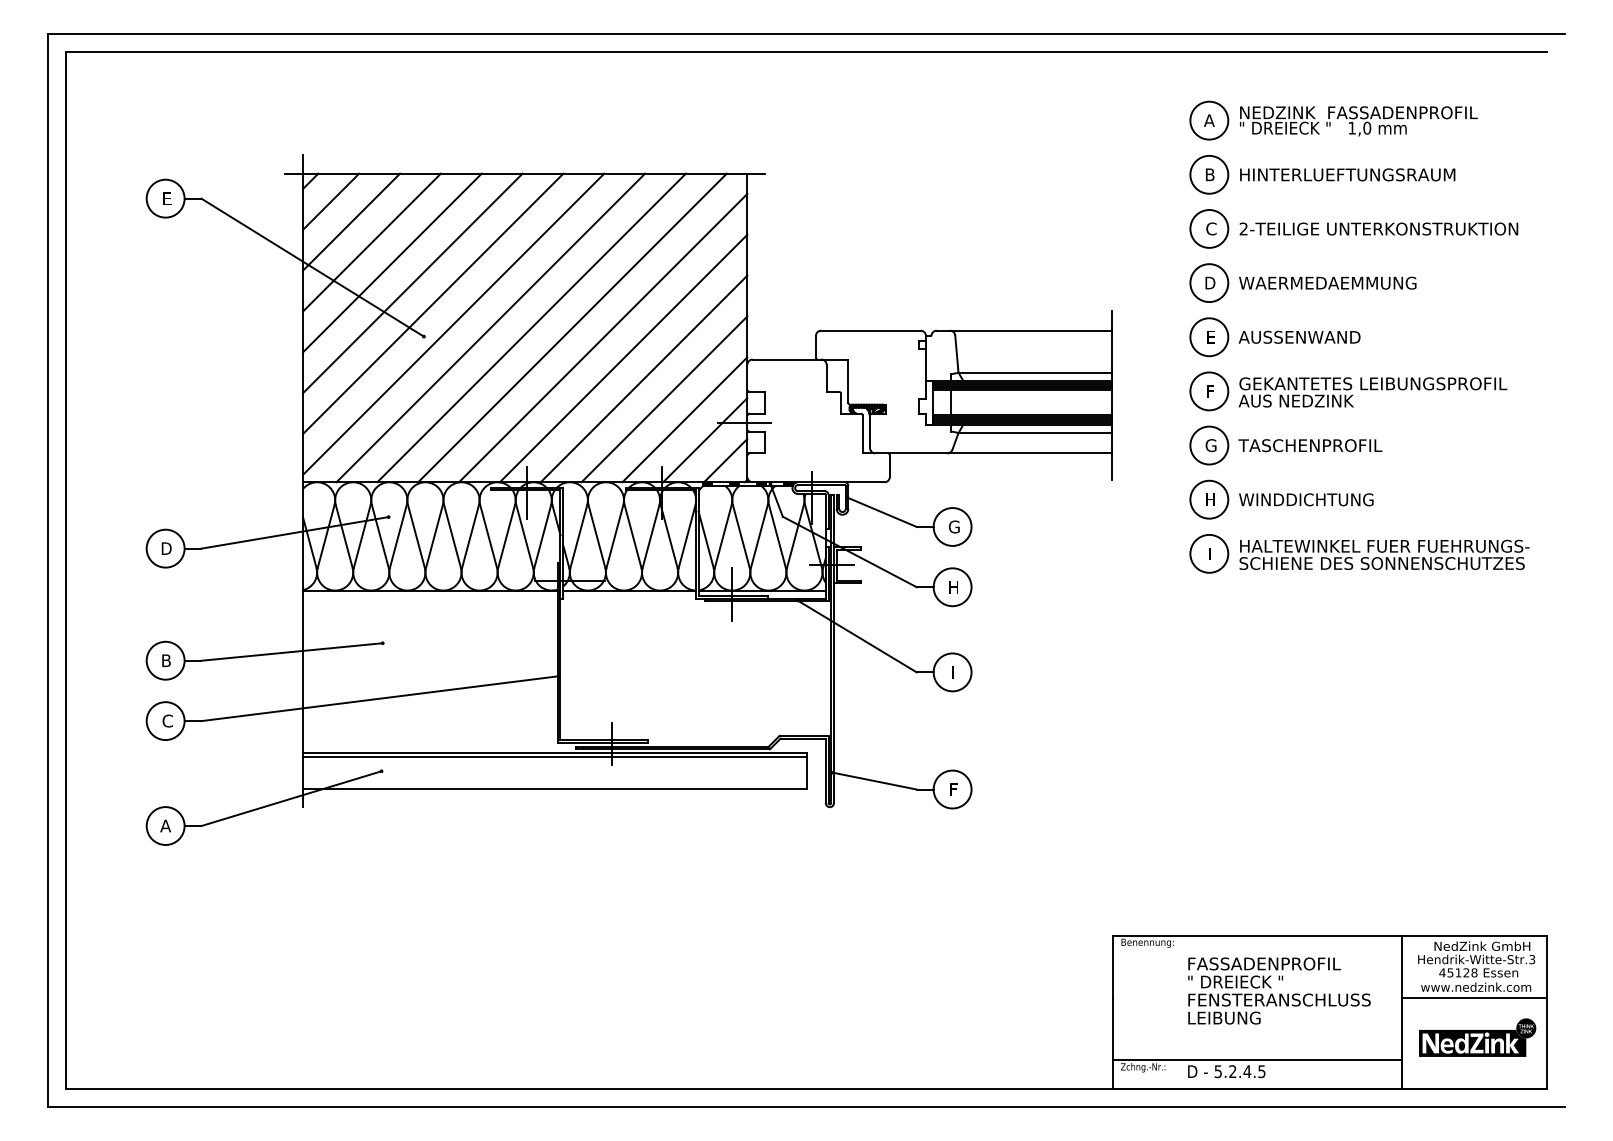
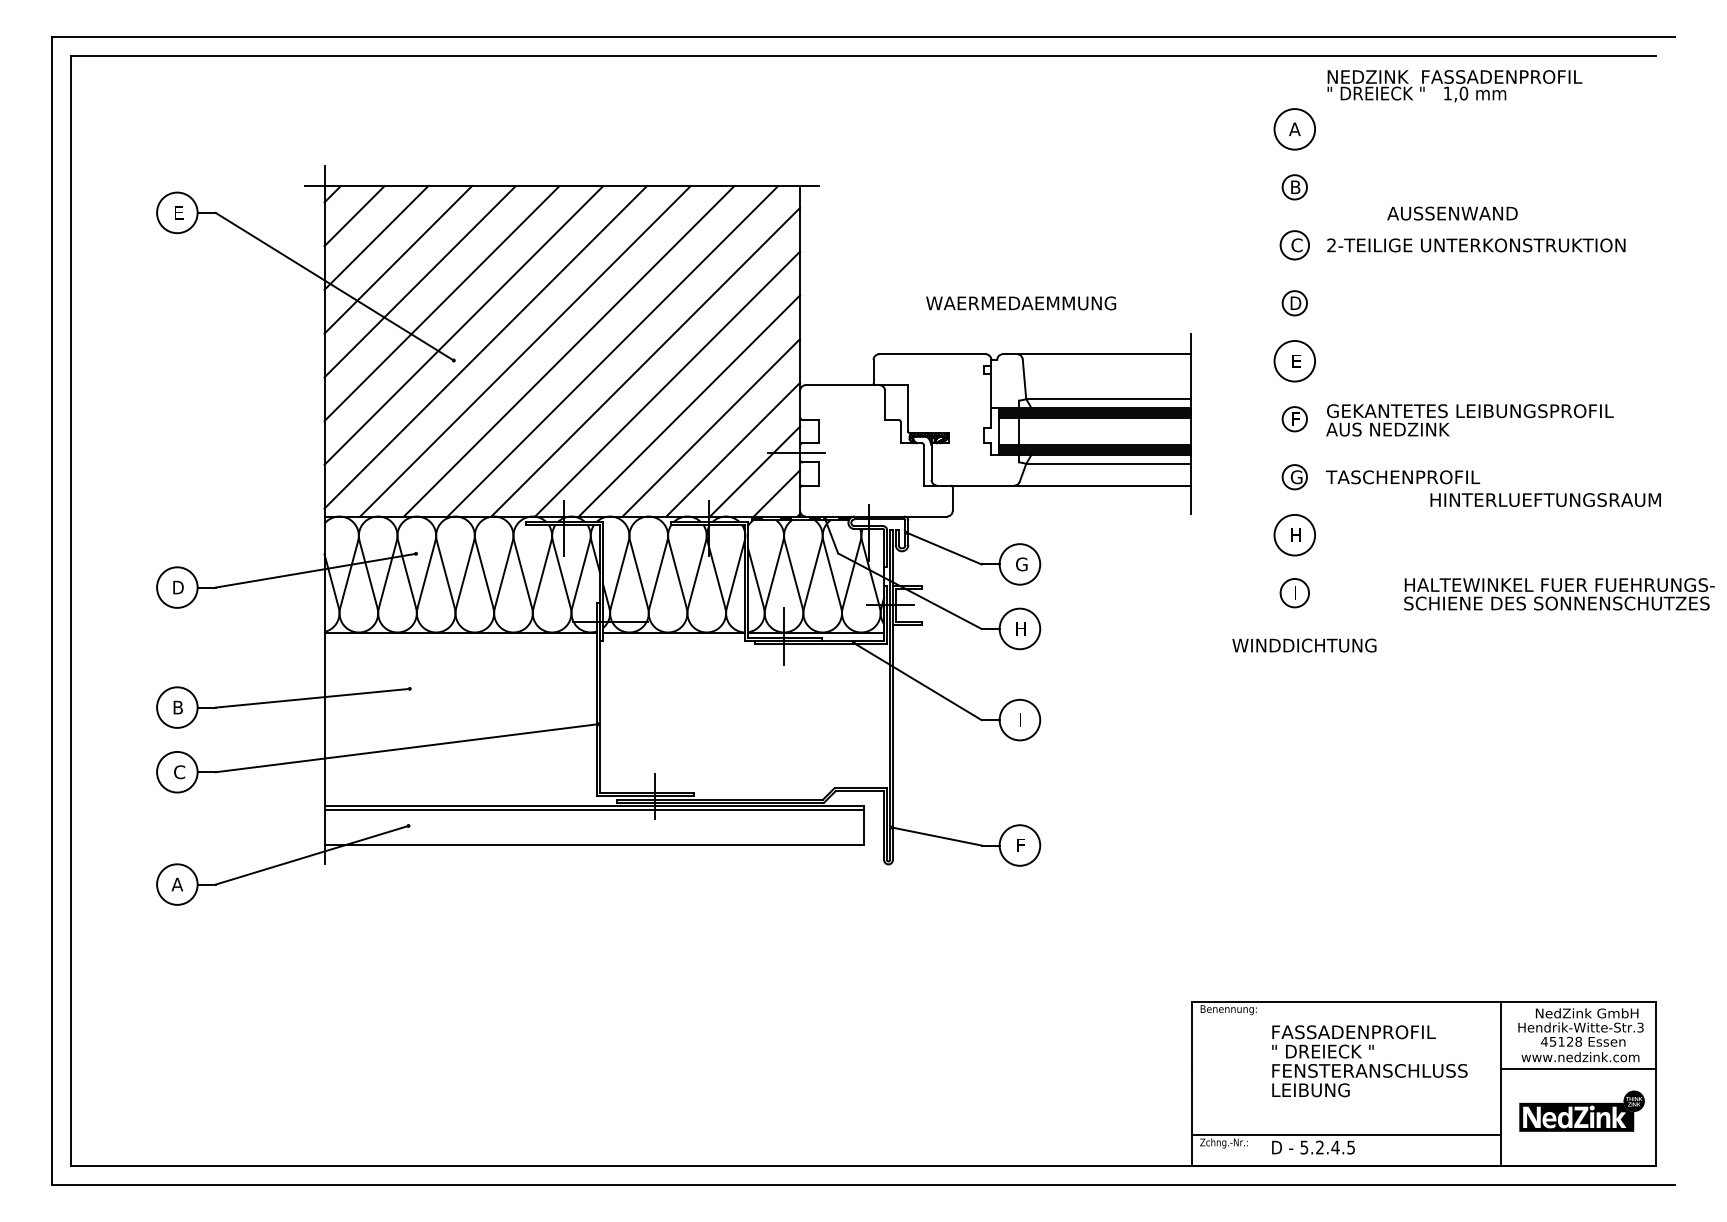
text: (1358, 121) -> (1454, 86), moved
circle: (1209, 174) -> (1294, 187), size x0.6
text: (1347, 174) -> (1545, 499), moved
circle: (1209, 228) -> (1294, 244), size x0.7
text: (1327, 282) -> (1020, 302), moved
circle: (1209, 283) -> (1294, 303), size x0.6
text: (1299, 336) -> (1452, 212), moved
circle: (1209, 391) -> (1294, 419), size x0.6
circle: (1209, 445) -> (1294, 477), size x0.6
text: (1306, 499) -> (1304, 645), moved
circle: (1209, 553) -> (1294, 592), size x0.7
text: (1384, 554) -> (1559, 593), moved

